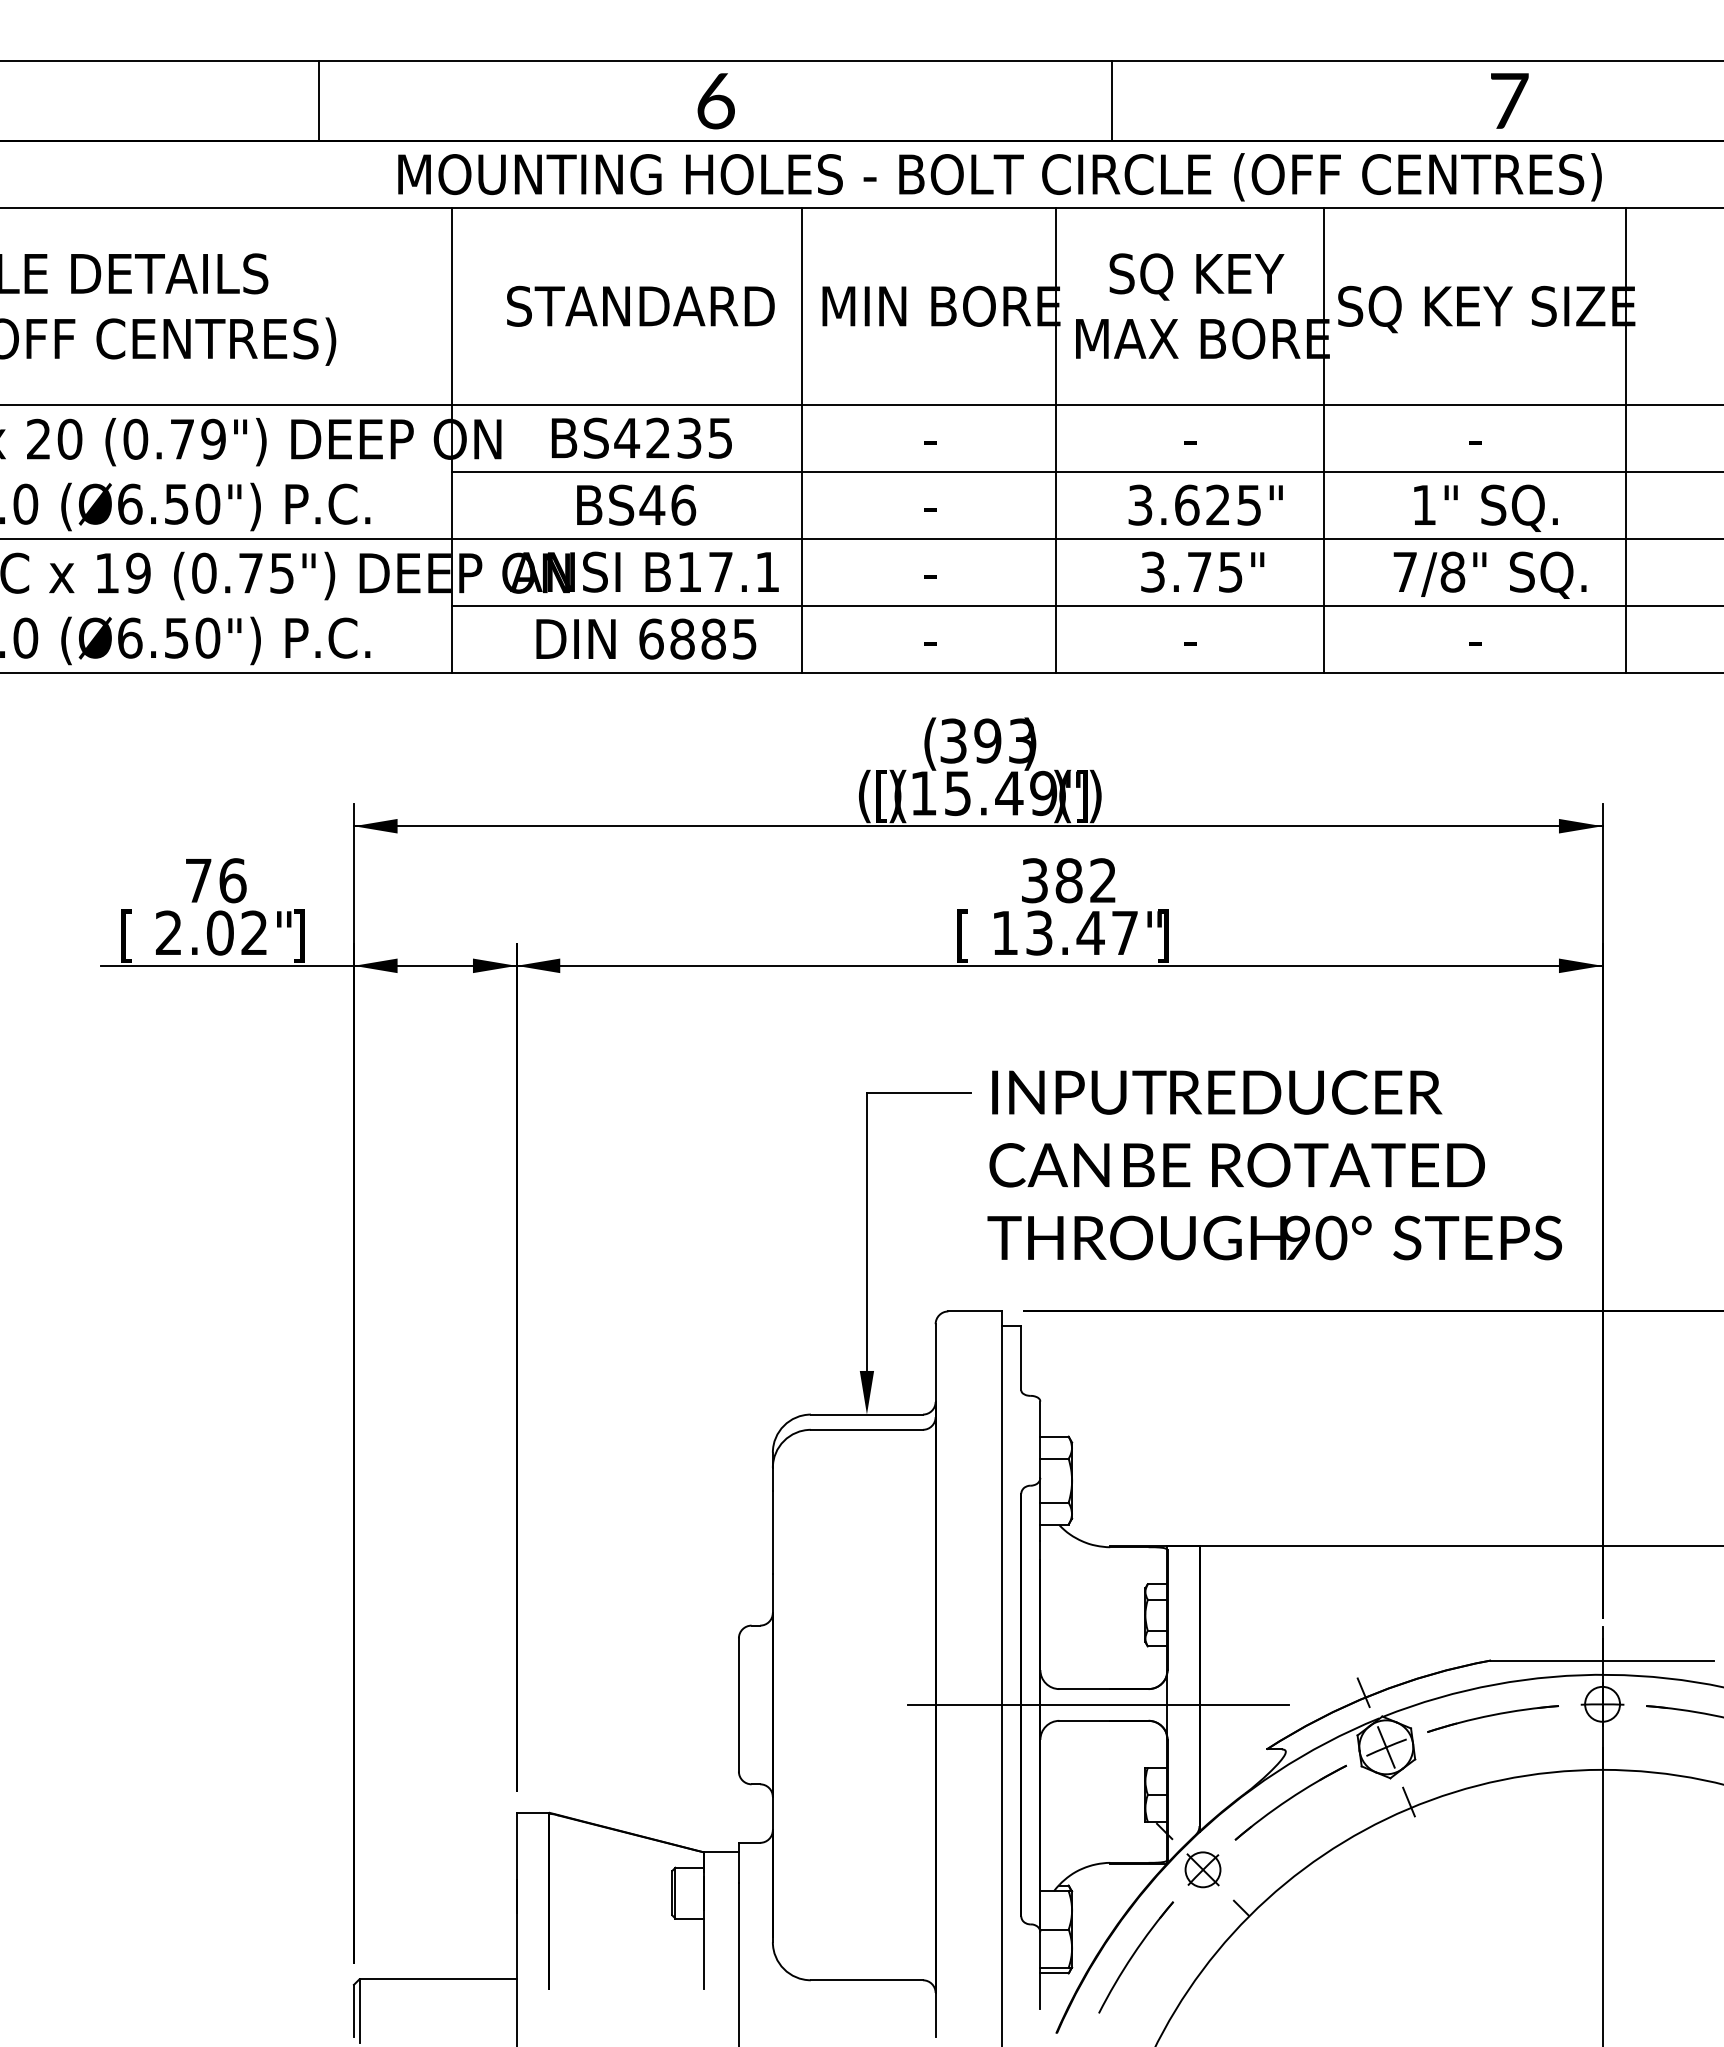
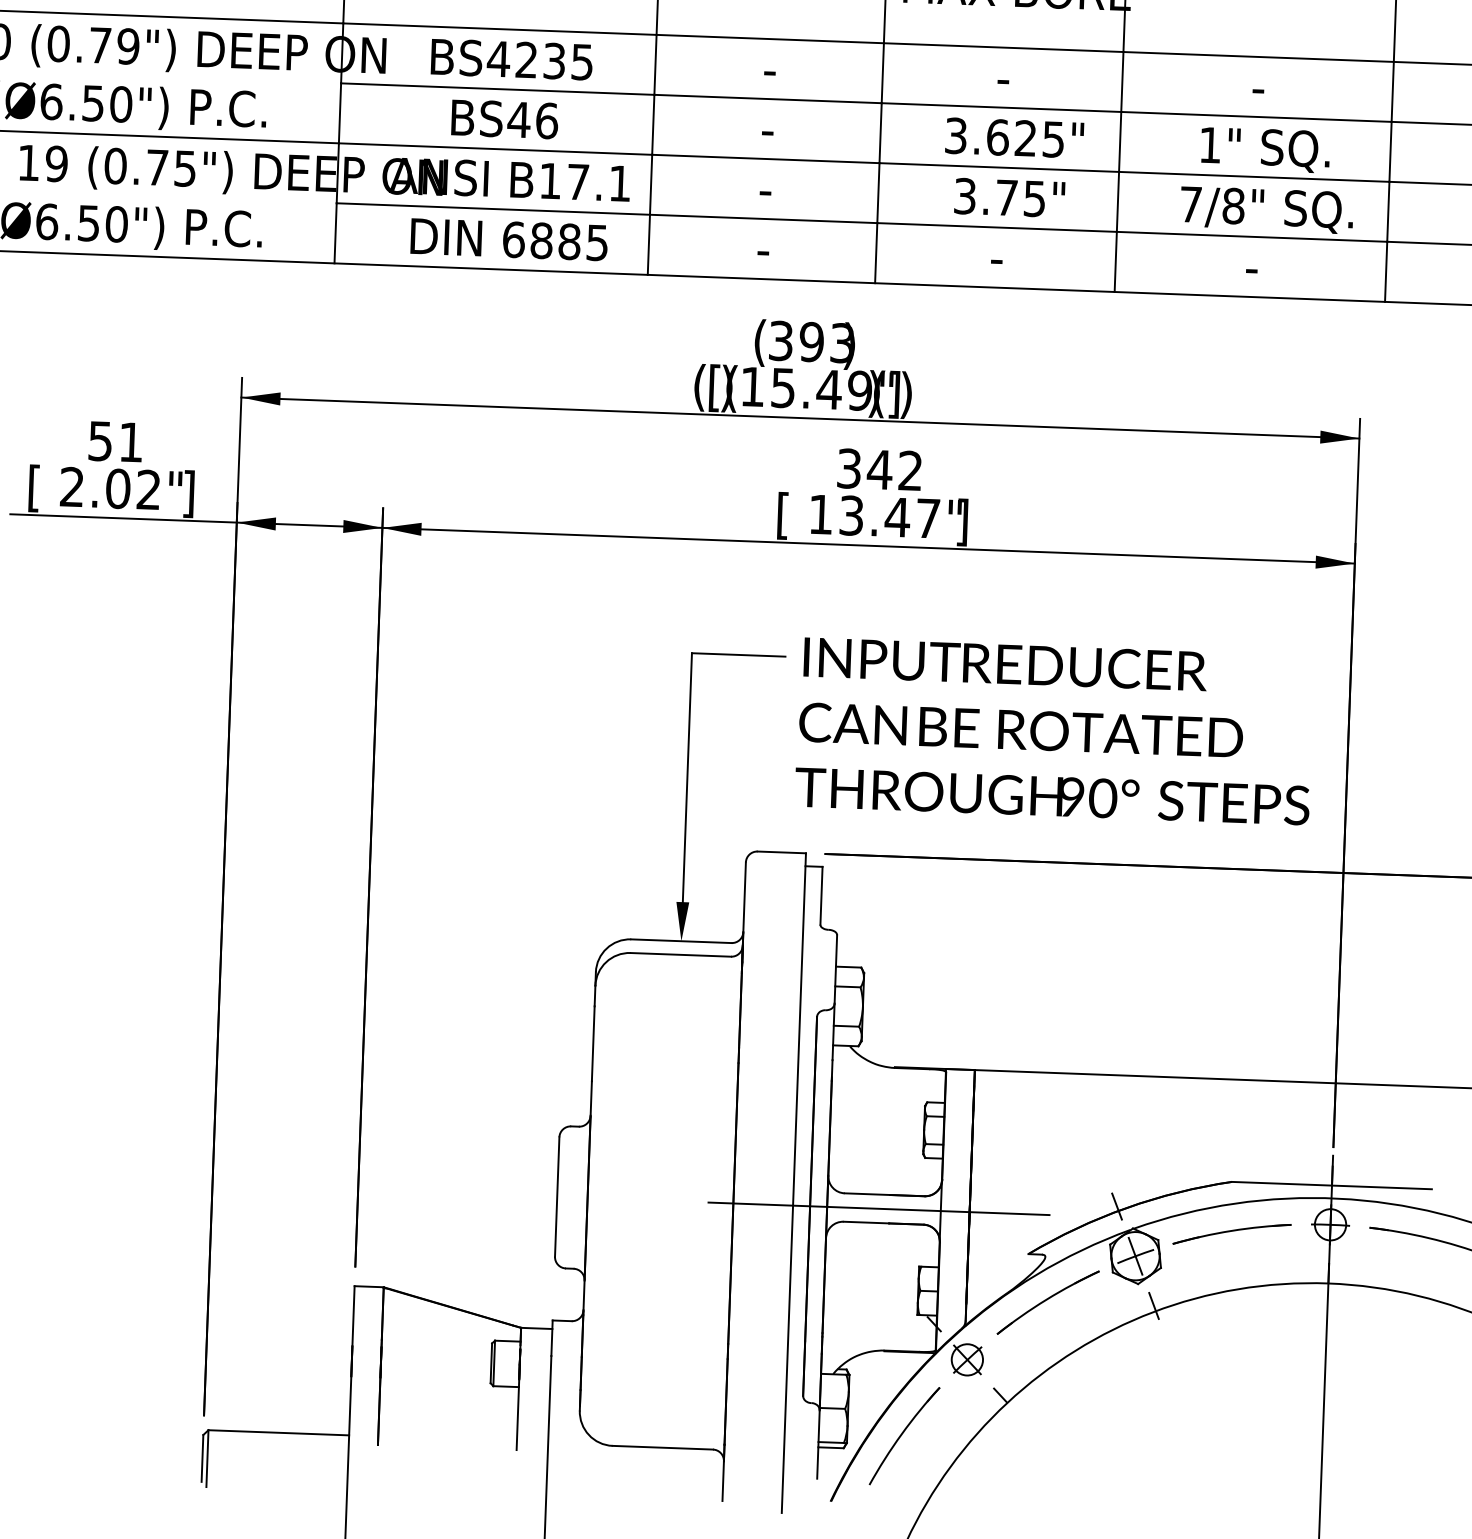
text: (215, 880) -> (115, 441), 76 -> 51
text: (1068, 880) -> (879, 469), 382 -> 342

